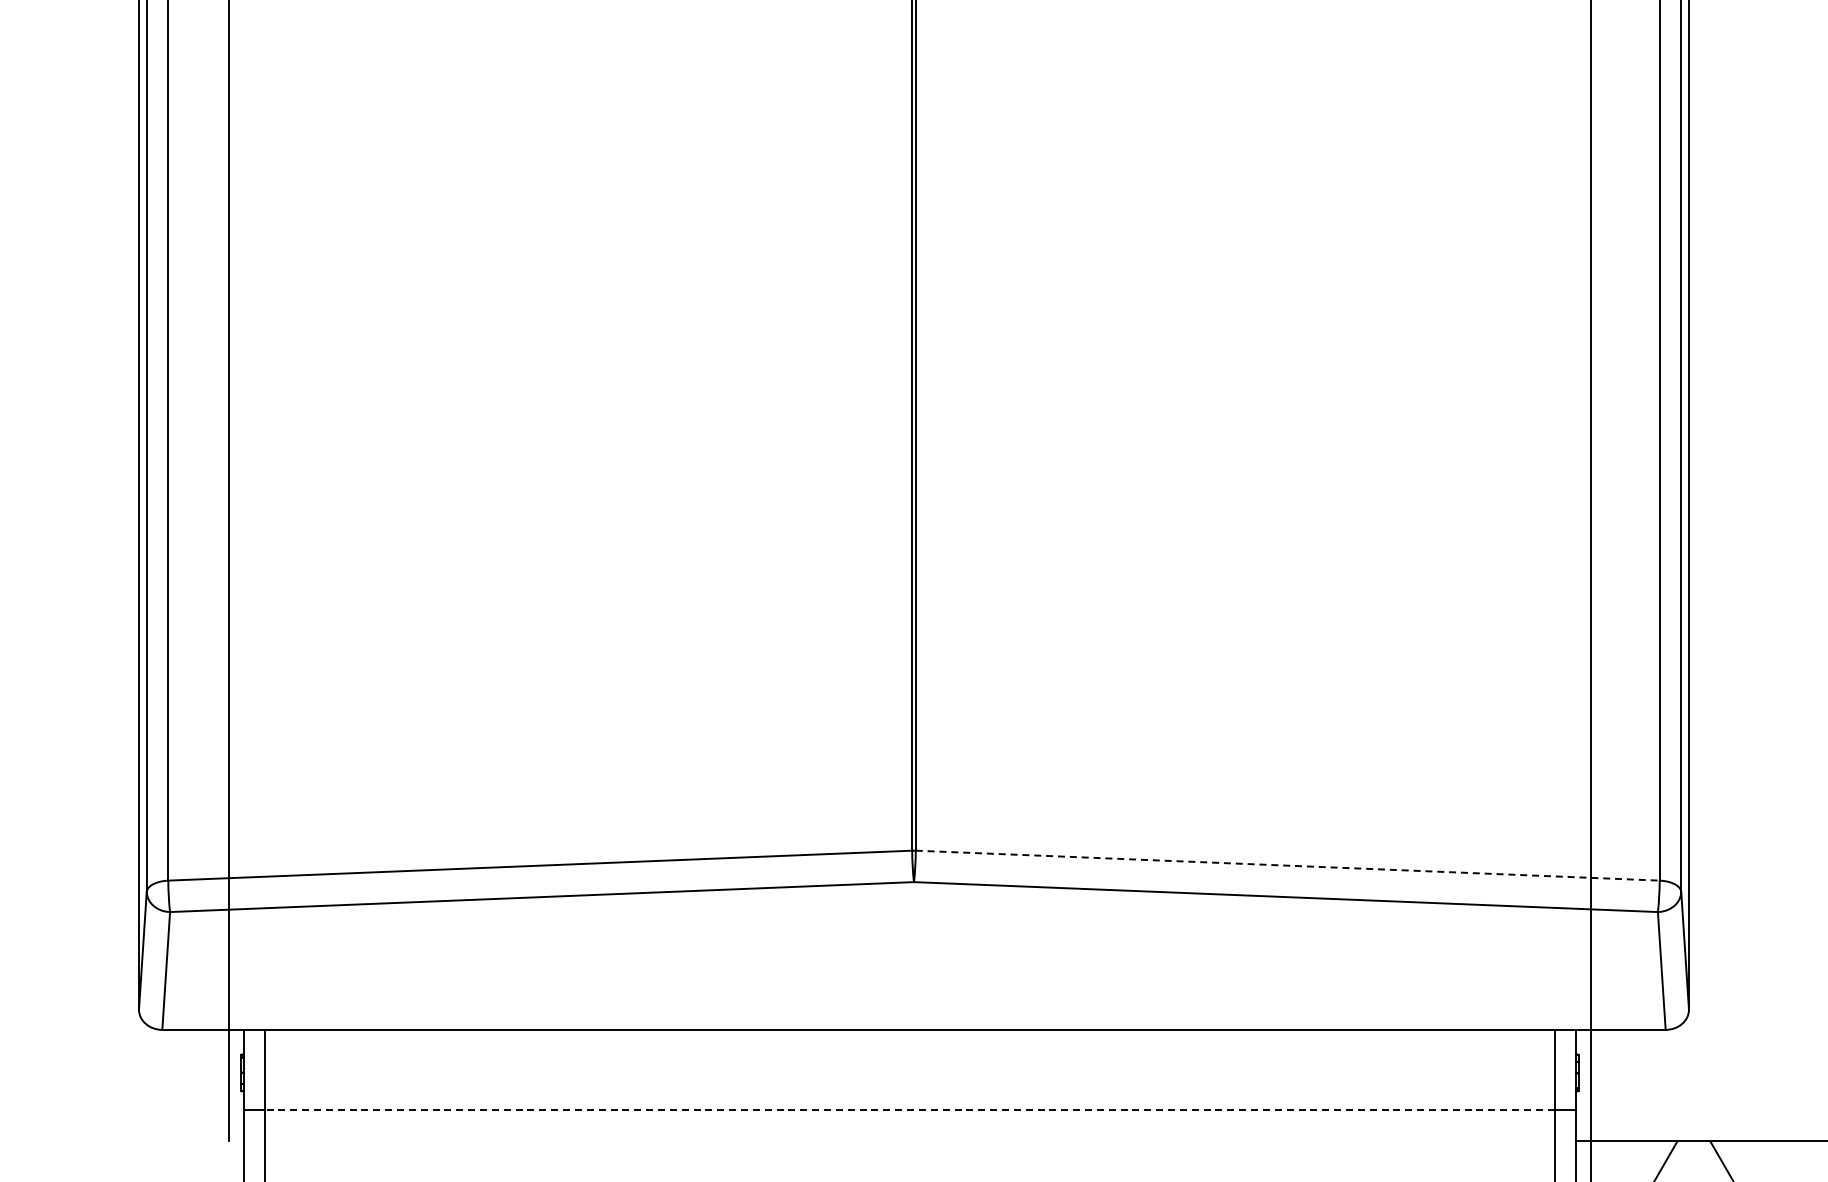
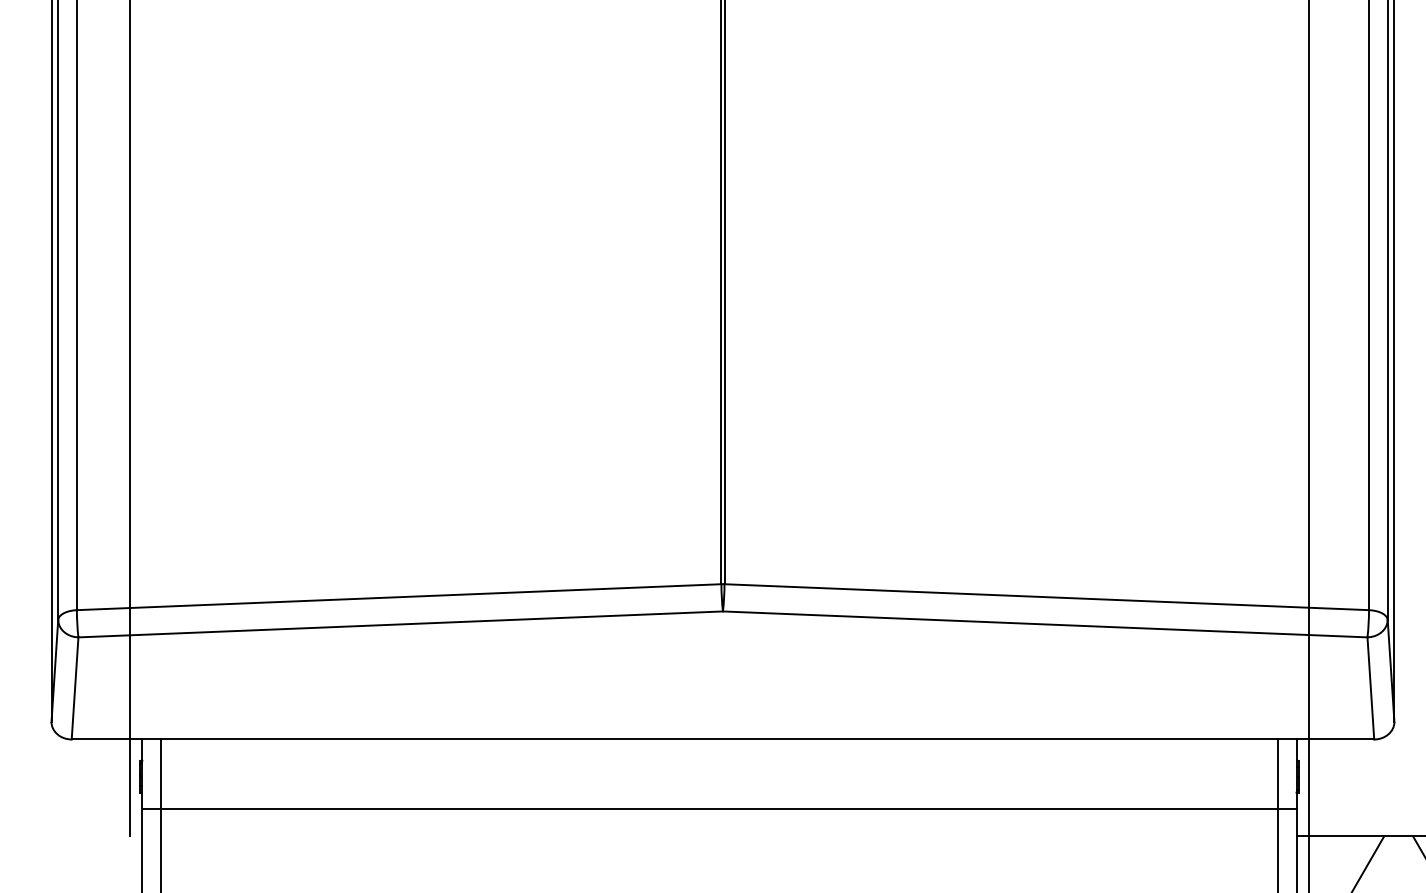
line: (1288, 865) -> (1047, 597), dashed -> solid
line: (909, 1110) -> (719, 809), dashed -> solid

